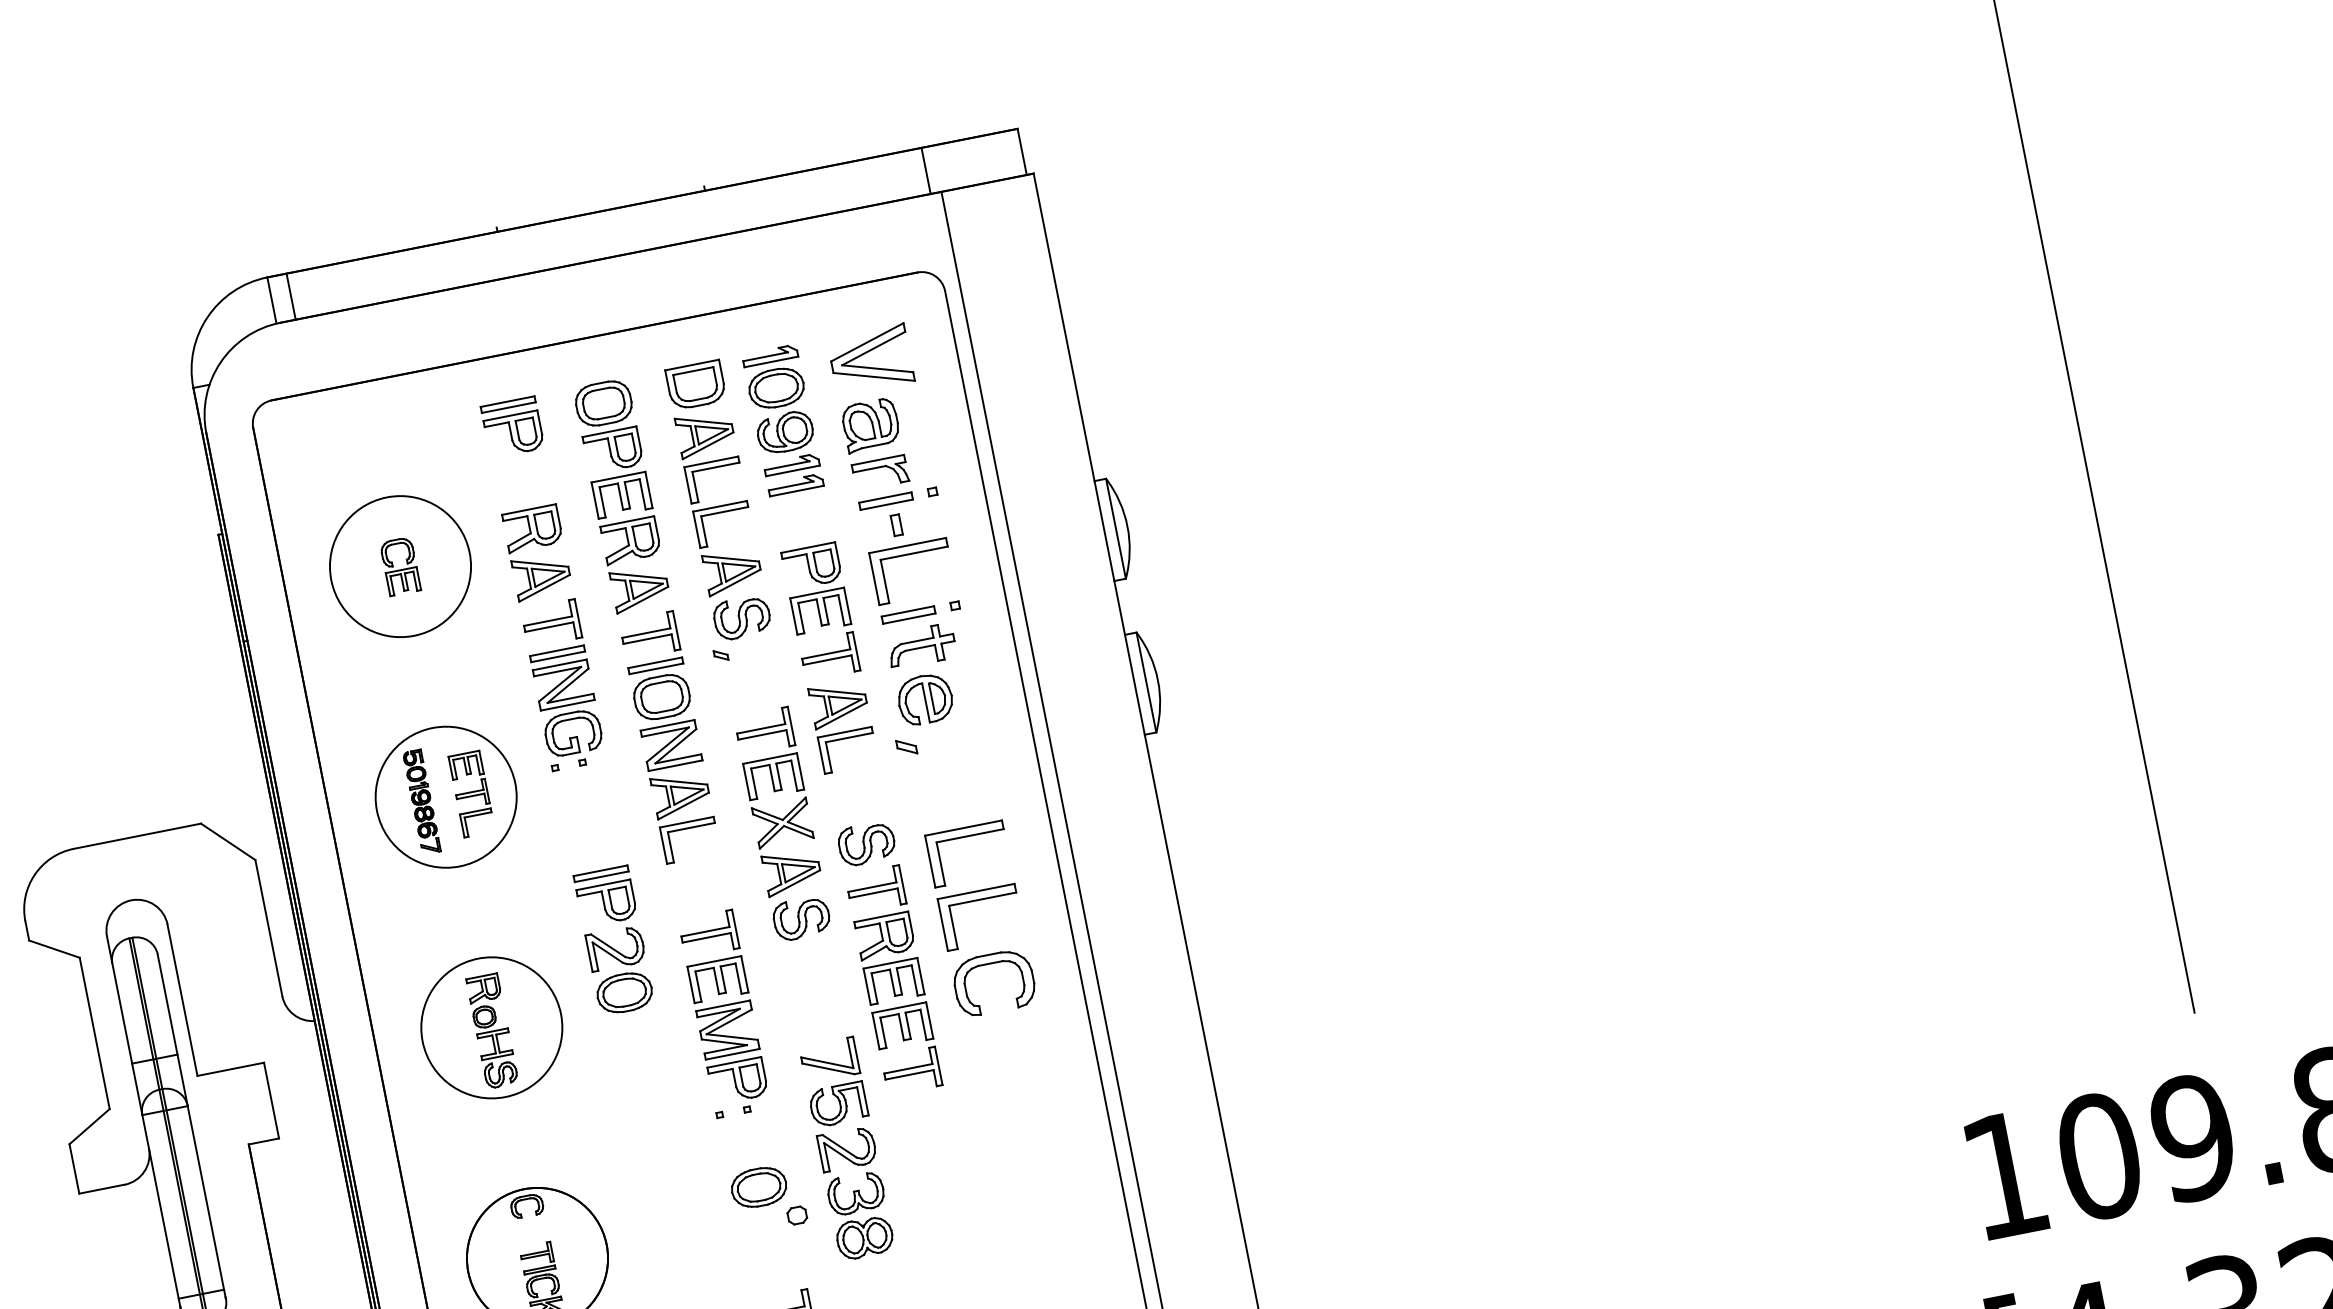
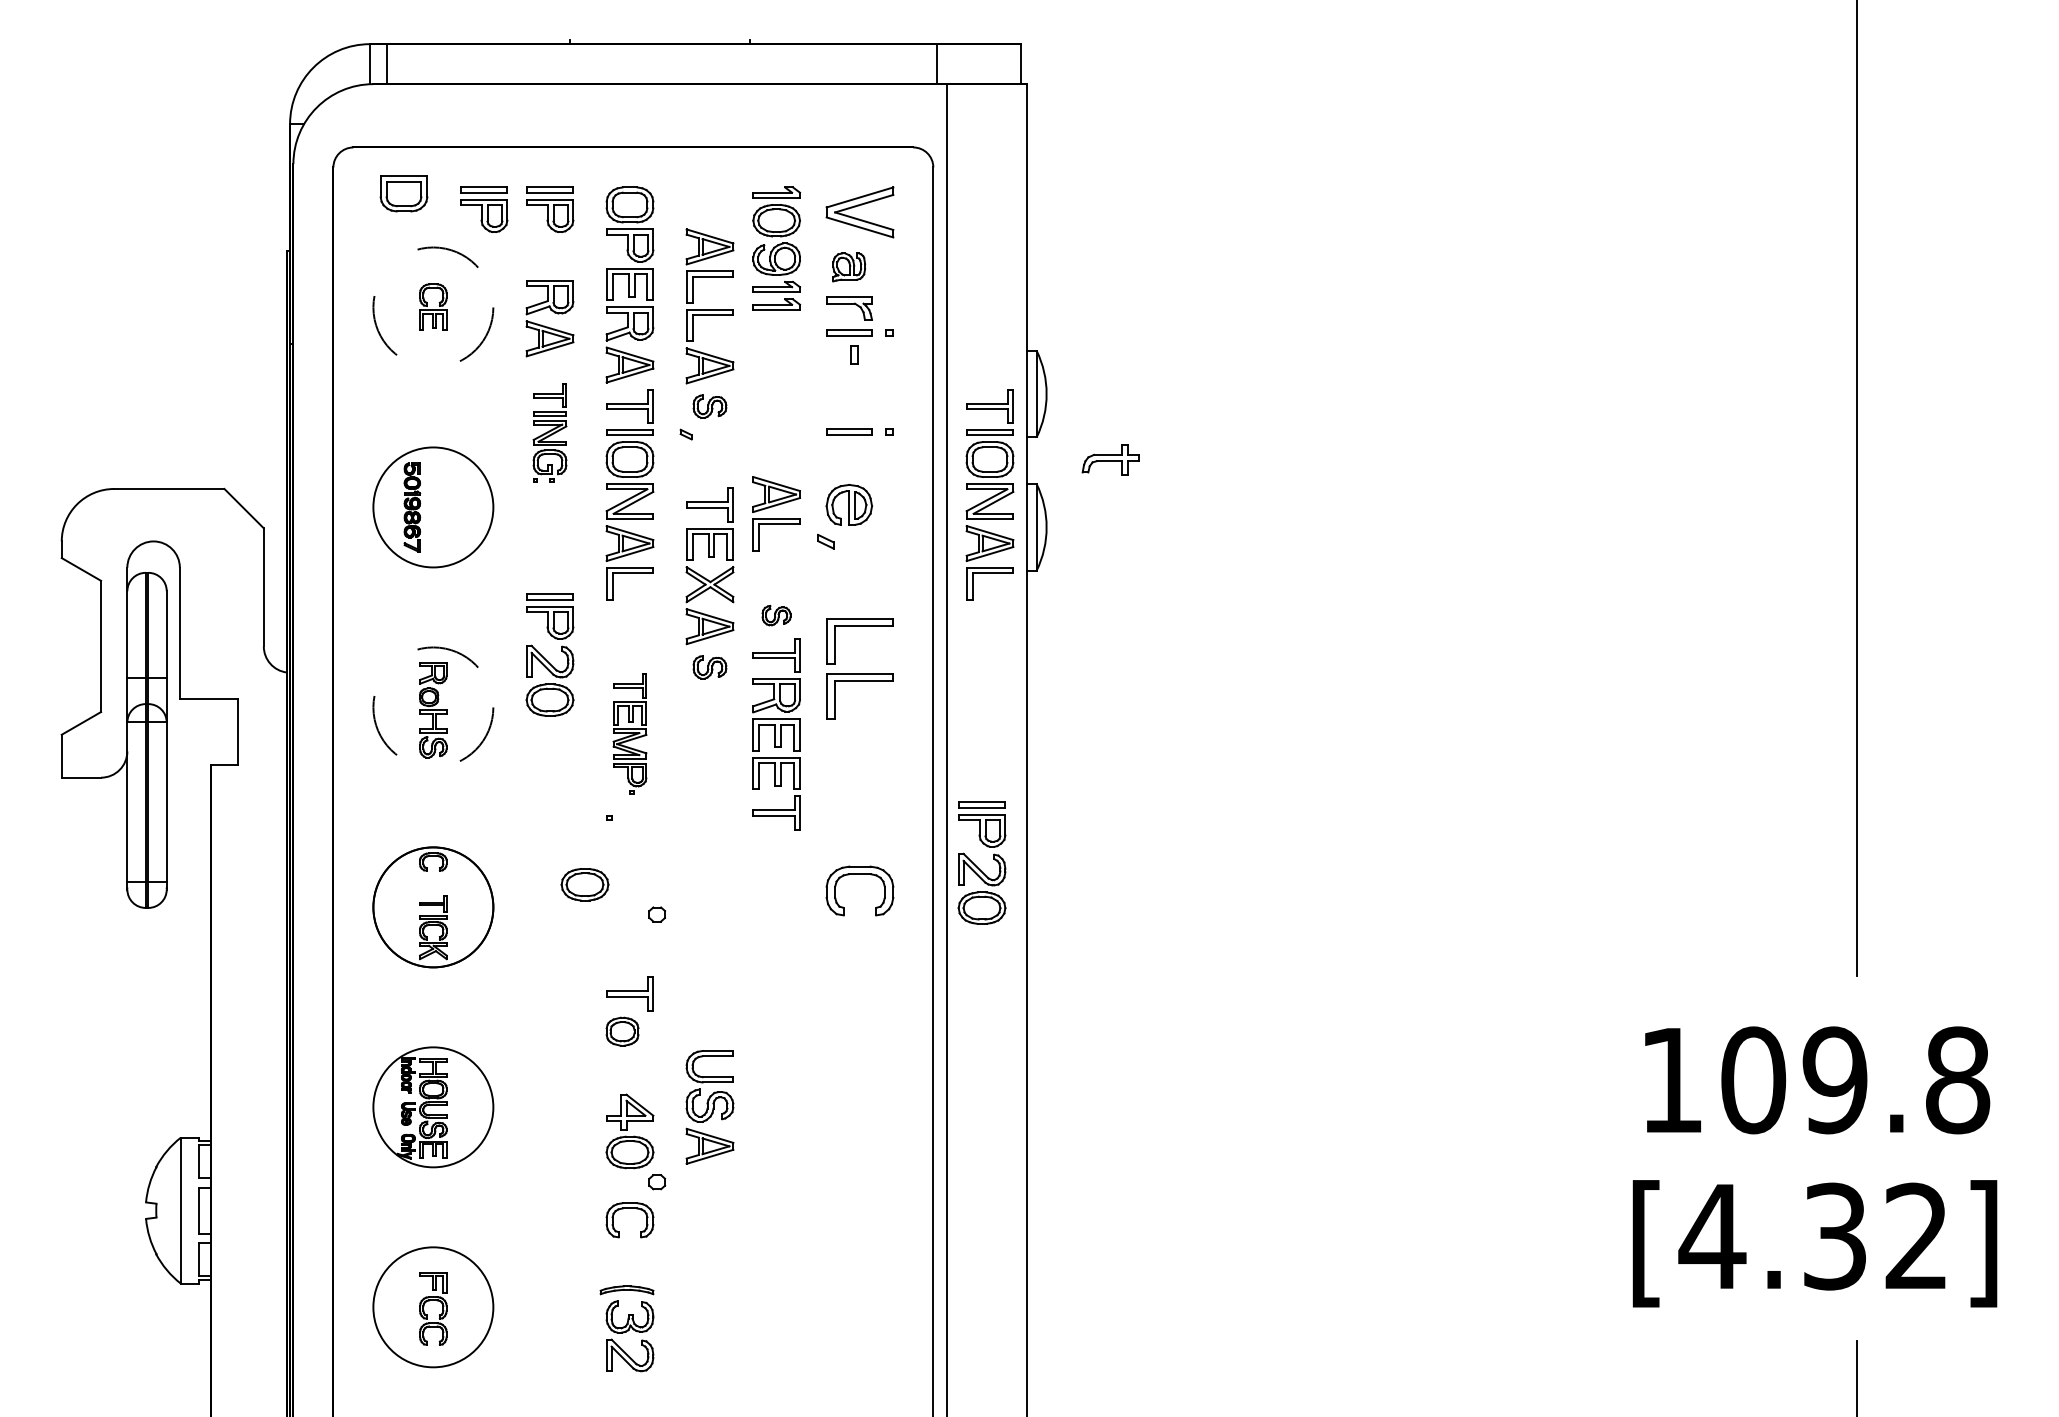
part: (695, 384) -> (403, 193), moved
part: (870, 425) -> (848, 267), size x0.7
part: (437, 441) -> (484, 209), added
part: (908, 554) -> (859, 381), removed
circle: (400, 566) -> (433, 307), solid -> dashed
part: (820, 611) -> (776, 414), removed
part: (741, 617) -> (709, 406), size x0.7
part: (920, 645) -> (1110, 459), moved
part: (1084, 655) -> (989, 494), added
part: (562, 684) -> (549, 432), size x0.7
part: (471, 793) -> (455, 508), removed
part: (866, 843) -> (776, 615), size x0.6
part: (801, 918) -> (709, 667), size x0.7
part: (989, 964) -> (859, 874), moved
part: (724, 1014) -> (629, 734), size x0.7
circle: (491, 1027) -> (433, 707), solid -> dashed
part: (1159, 1081) -> (981, 862), added
part: (846, 1149) -> (709, 867), removed
part: (758, 1187) -> (584, 884), moved

